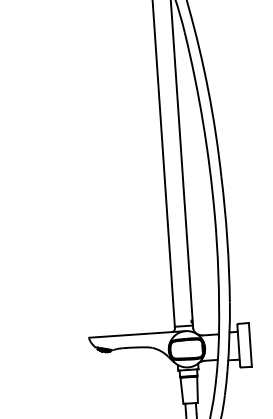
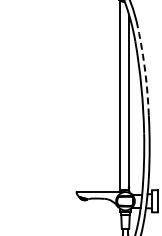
arc: (208, 90) -> (145, 71), solid -> dashed

